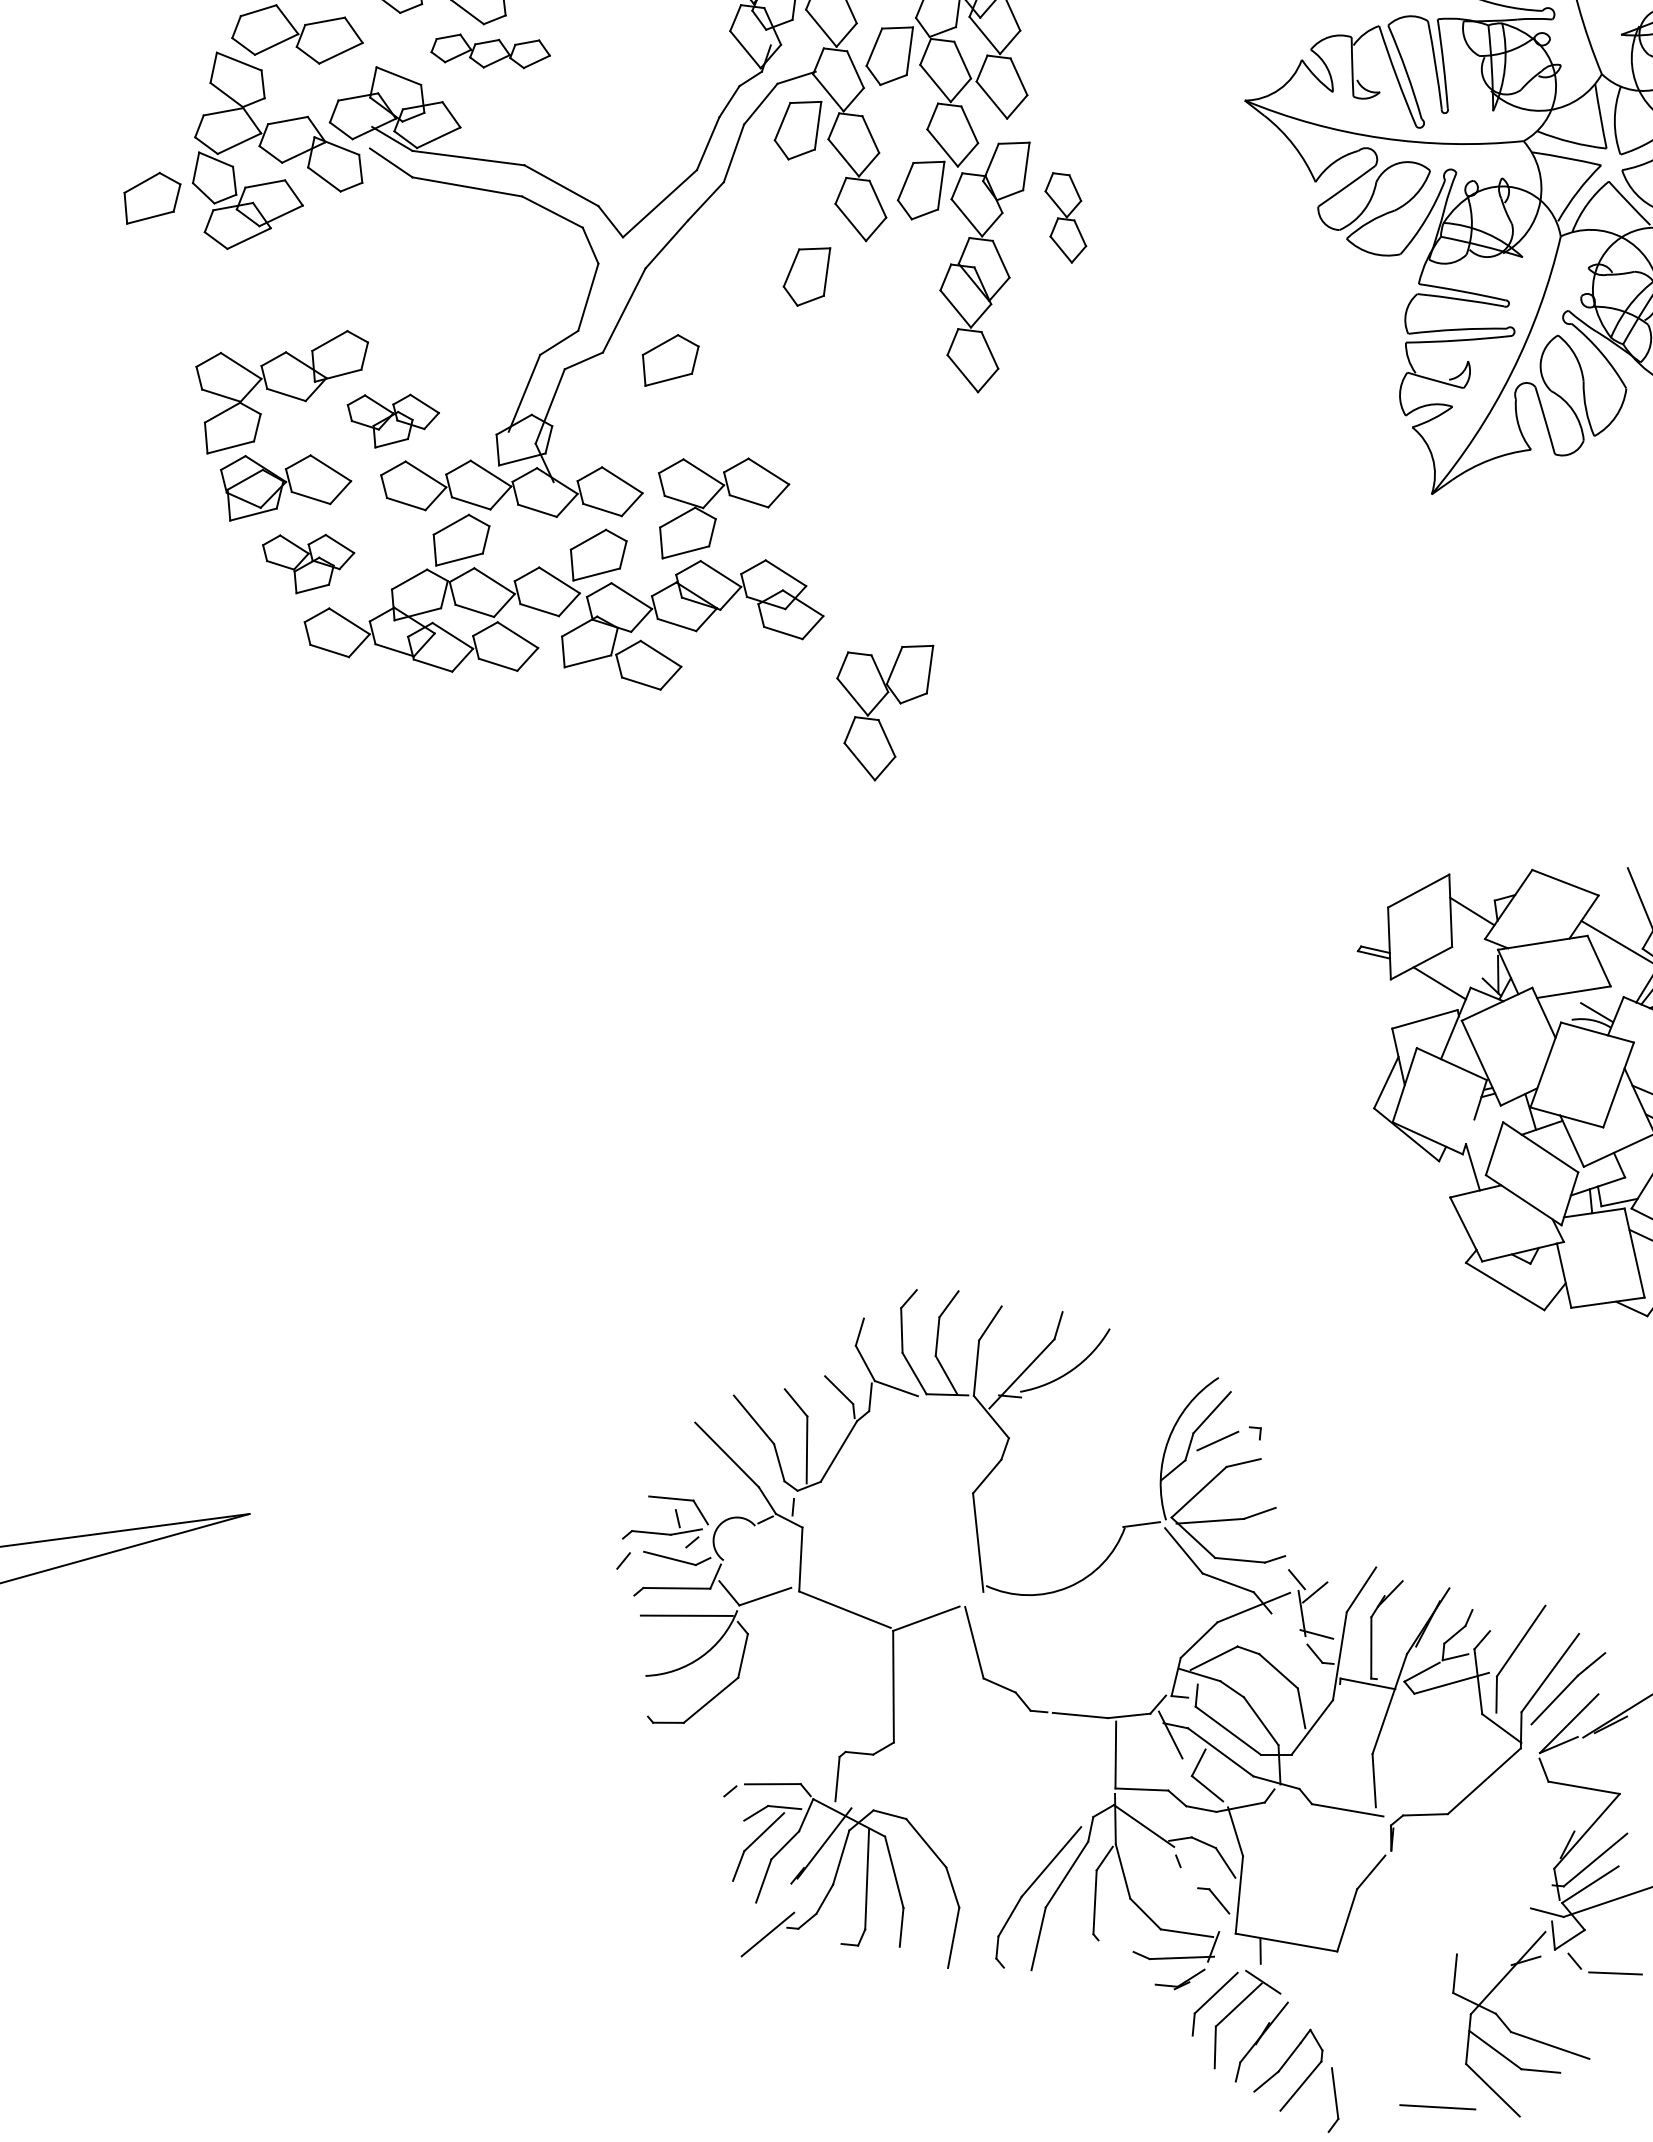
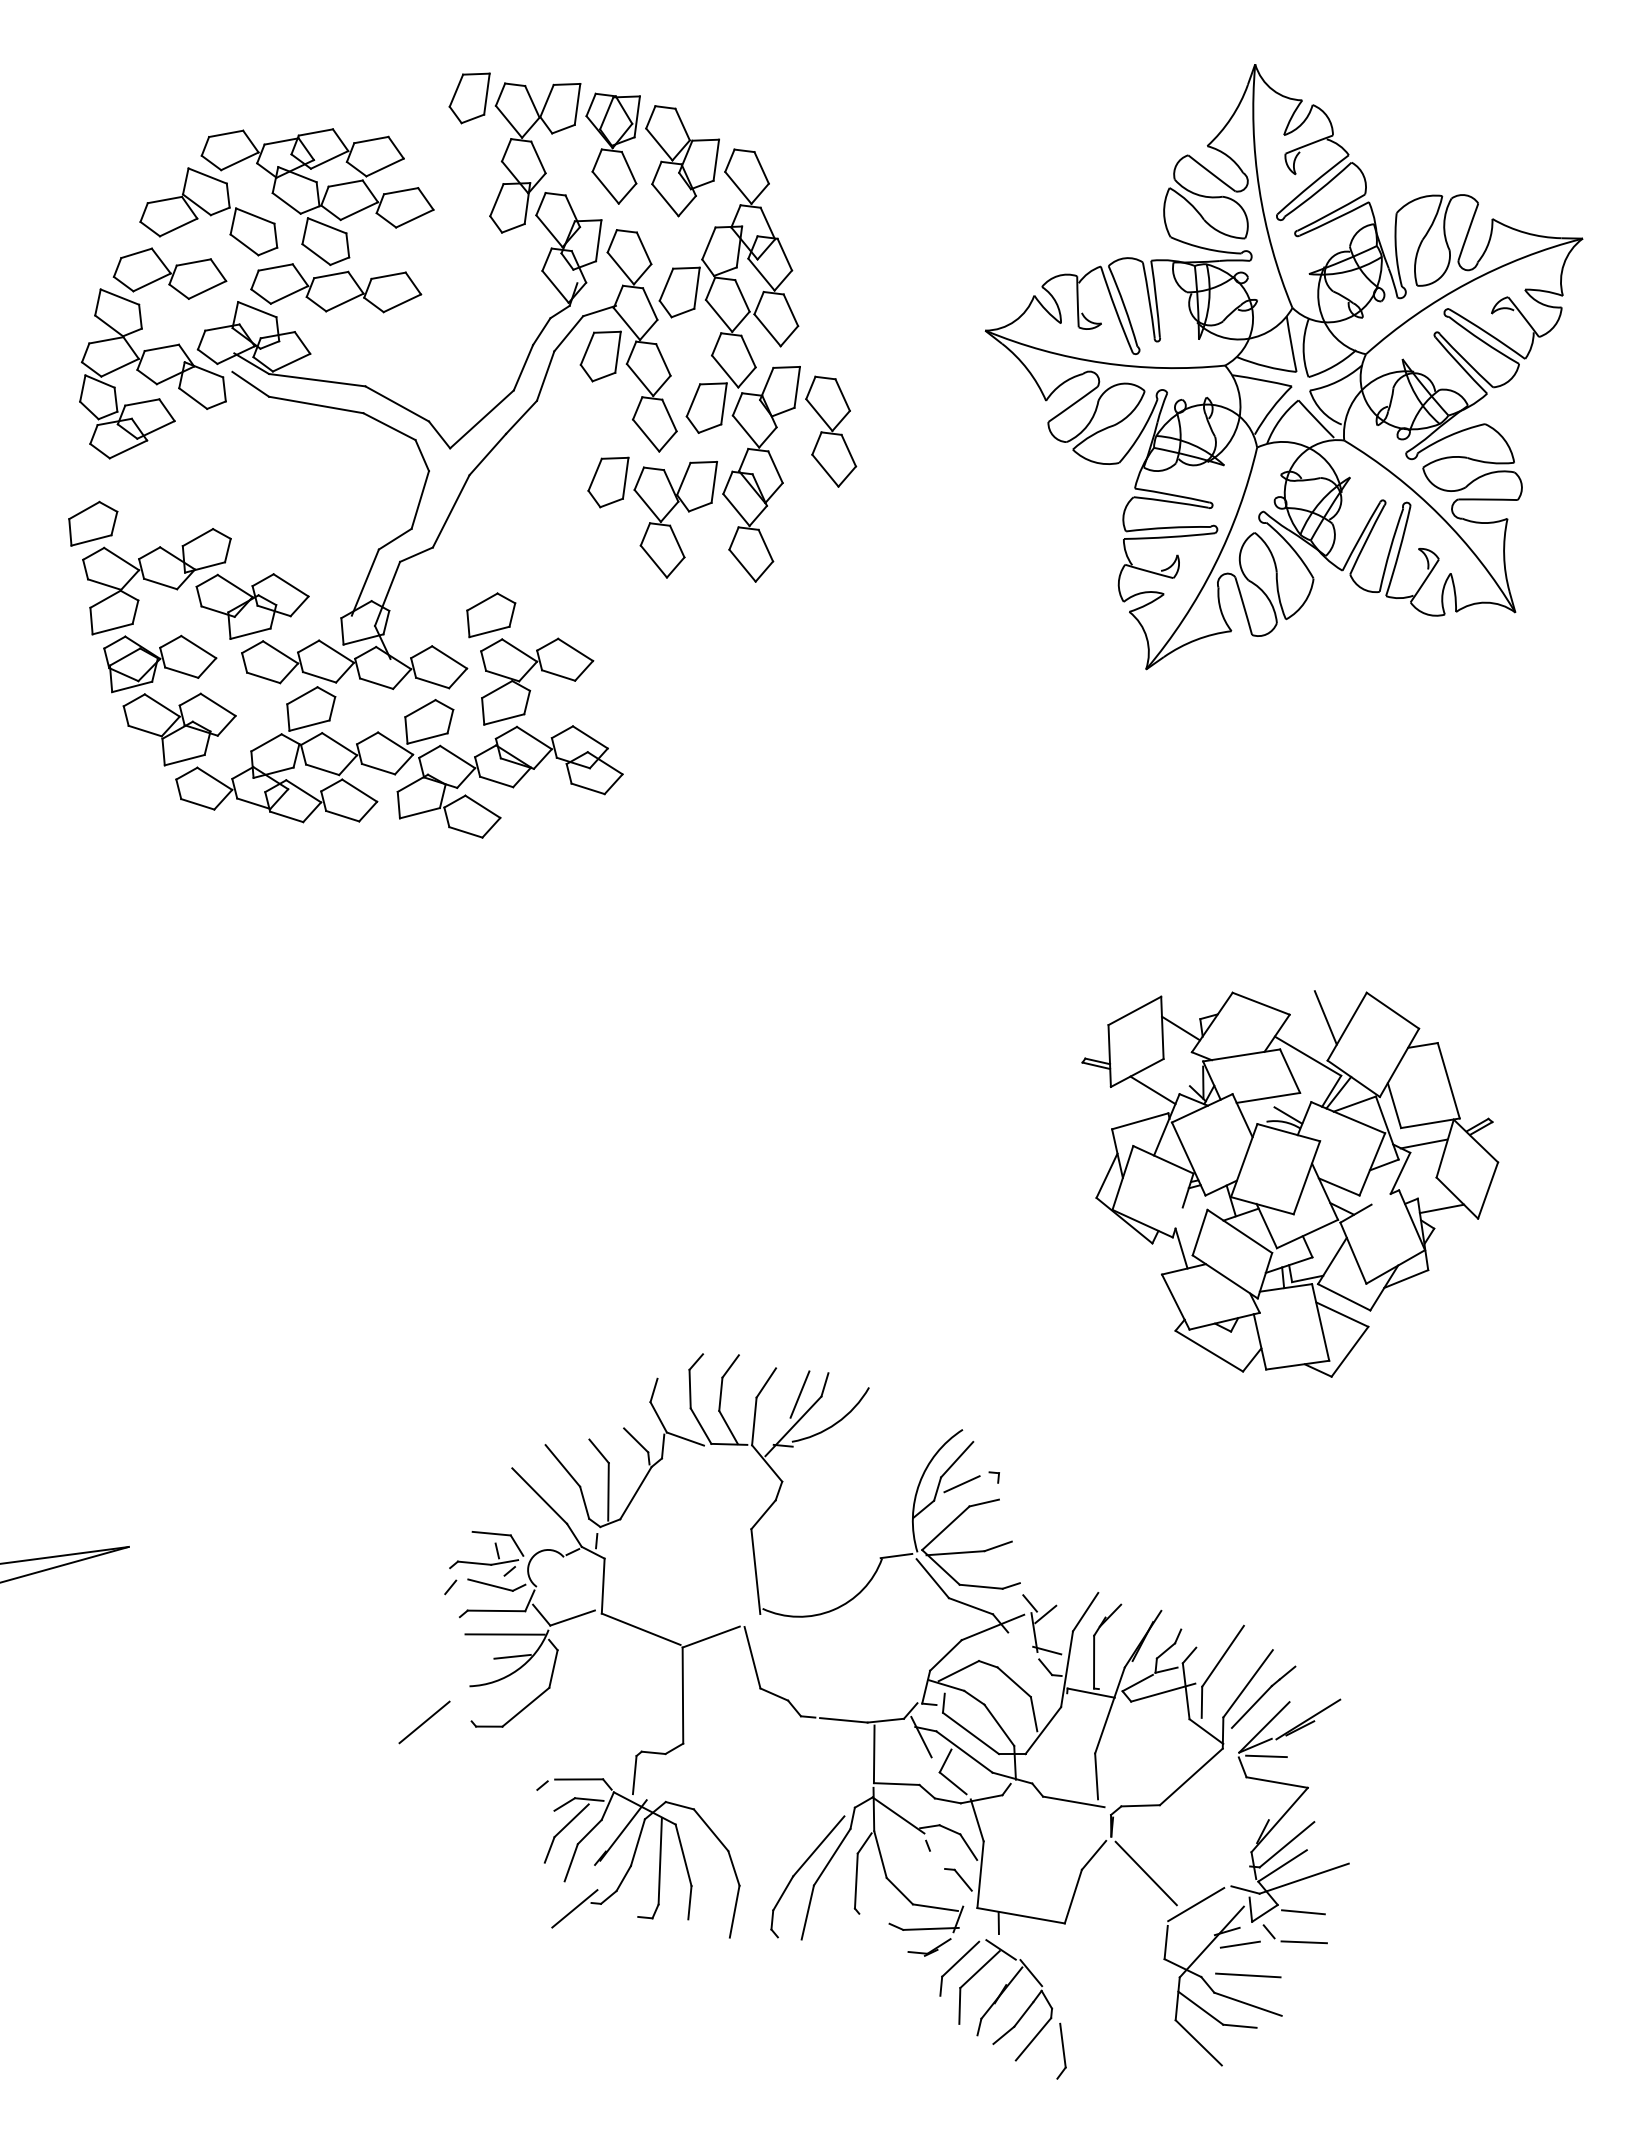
part: (490, 51) -> (336, 288), size x1.67
part: (152, 197) -> (93, 523), moved
part: (1066, 217) -> (831, 431), size x1.43
part: (671, 360) -> (491, 615), moved
part: (393, 421) -> (252, 606), size x1.43
part: (308, 564) -> (179, 729), size x1.43
part: (879, 718) -> (670, 524), moved
line: (1028, 1336) -> (799, 1394), added
line: (695, 1641) -> (512, 1656), added
line: (593, 1718) -> (424, 1722), added
line: (1571, 1757) -> (1266, 1756), added
line: (1431, 1893) -> (1145, 1873), added
line: (1490, 1929) -> (1196, 1904), added
line: (1614, 1938) -> (1303, 1912), added
line: (1540, 1975) -> (1239, 1944), added
line: (1298, 2009) -> (1031, 1973), added
line: (1438, 2107) -> (1248, 1975), moved

